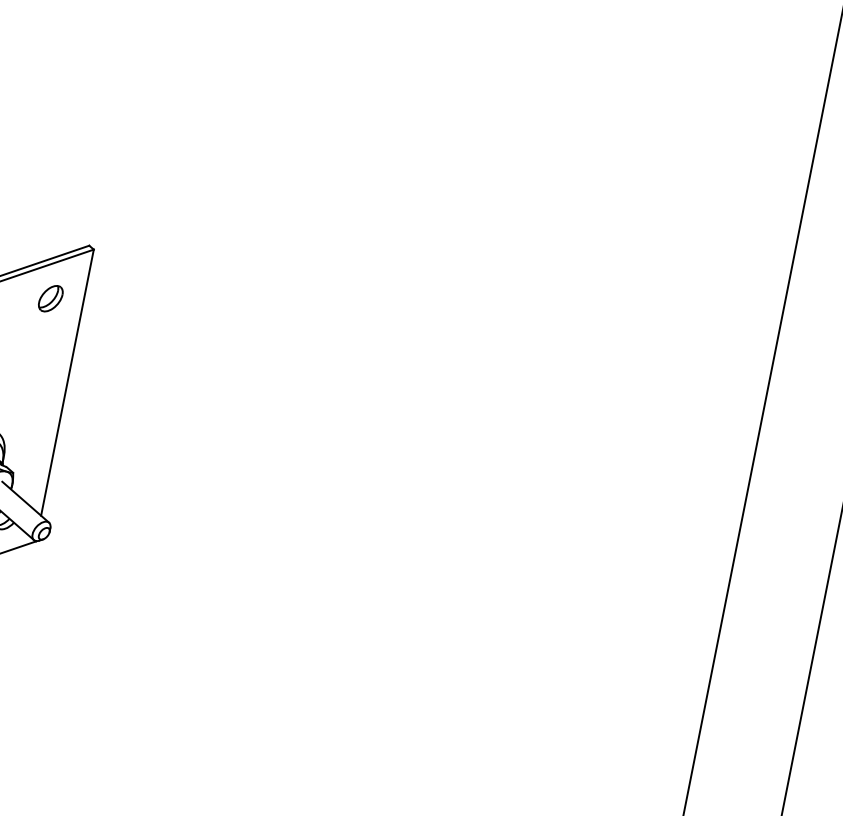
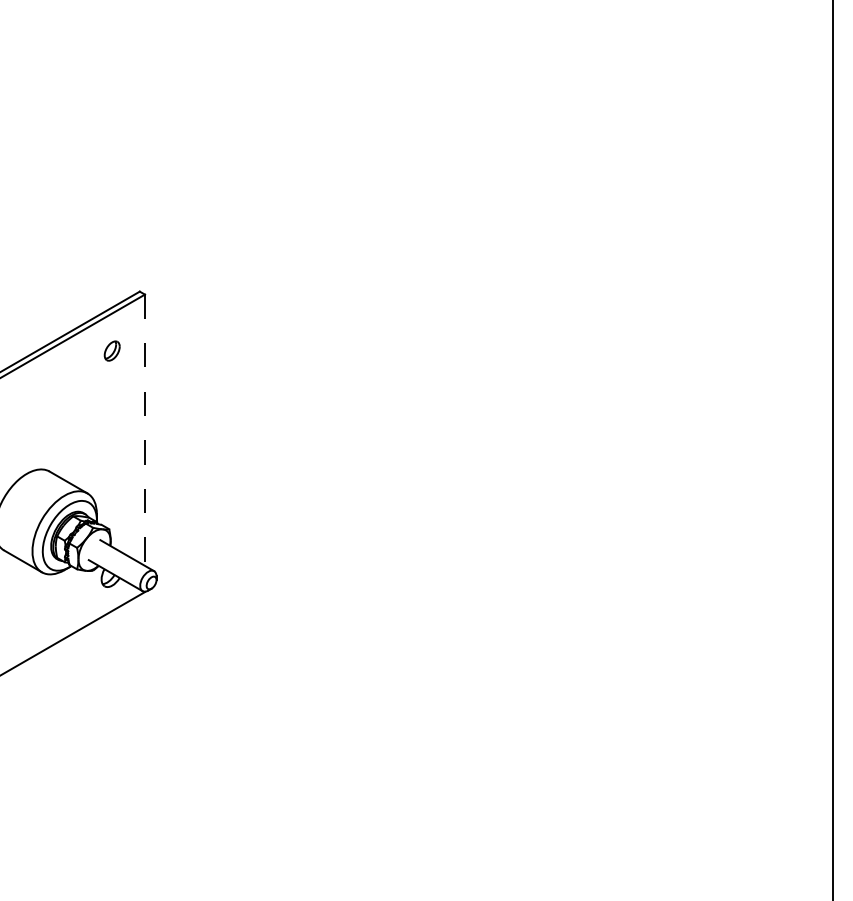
part: (50, 297) -> (111, 350), size x0.7
line: (66, 382) -> (144, 430), solid -> dashed

